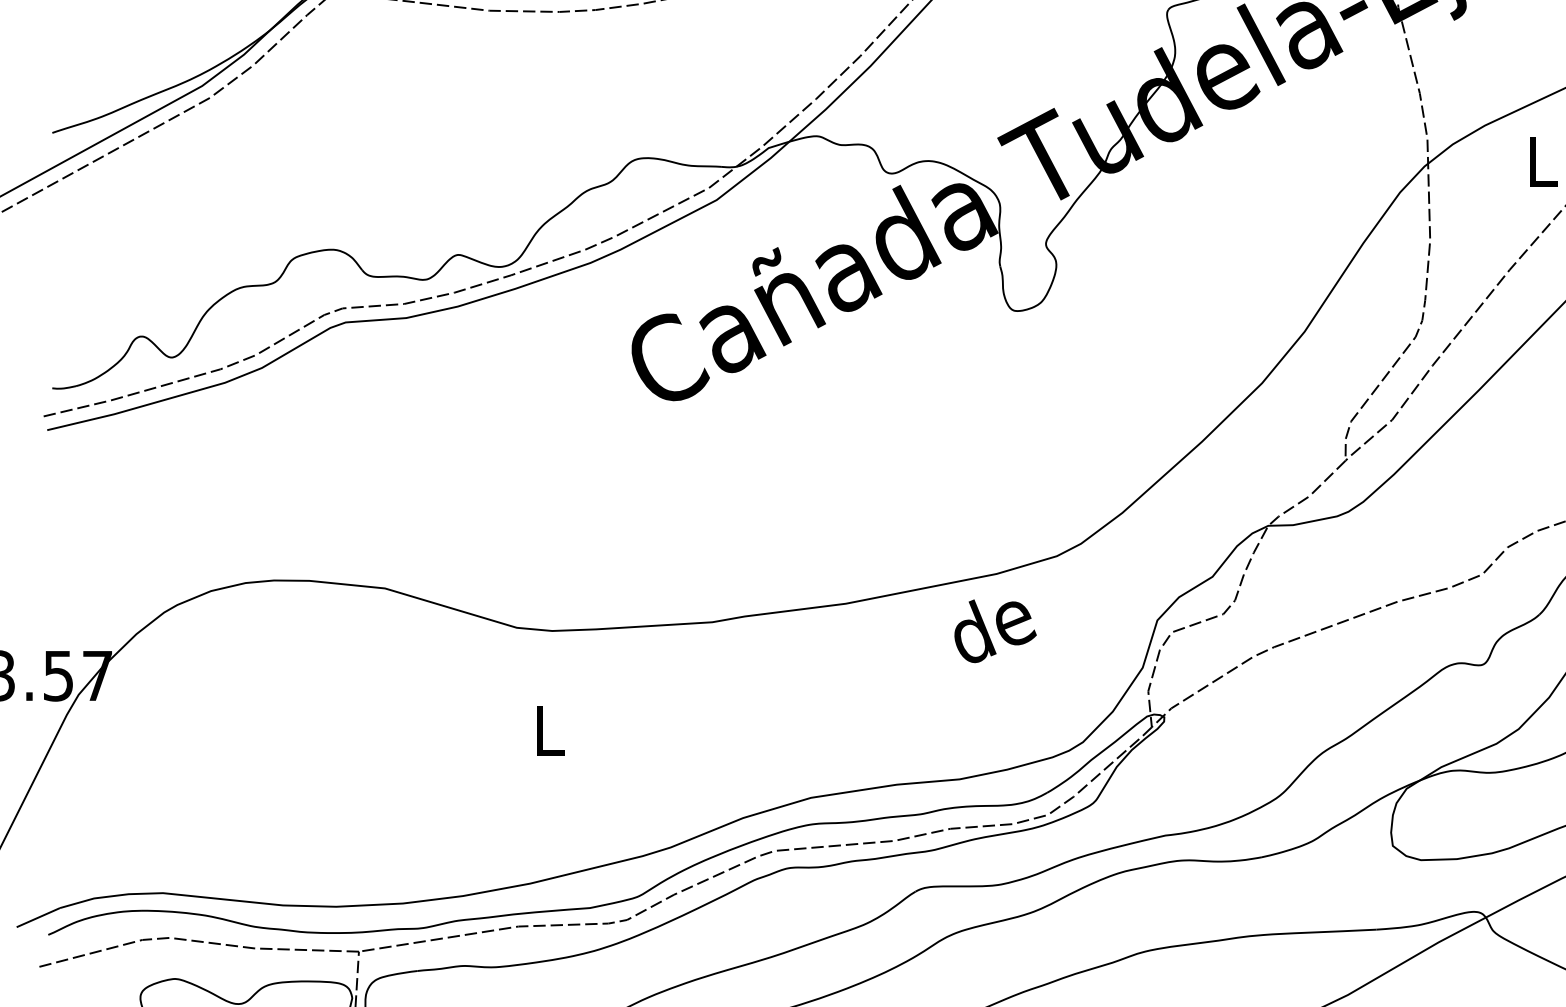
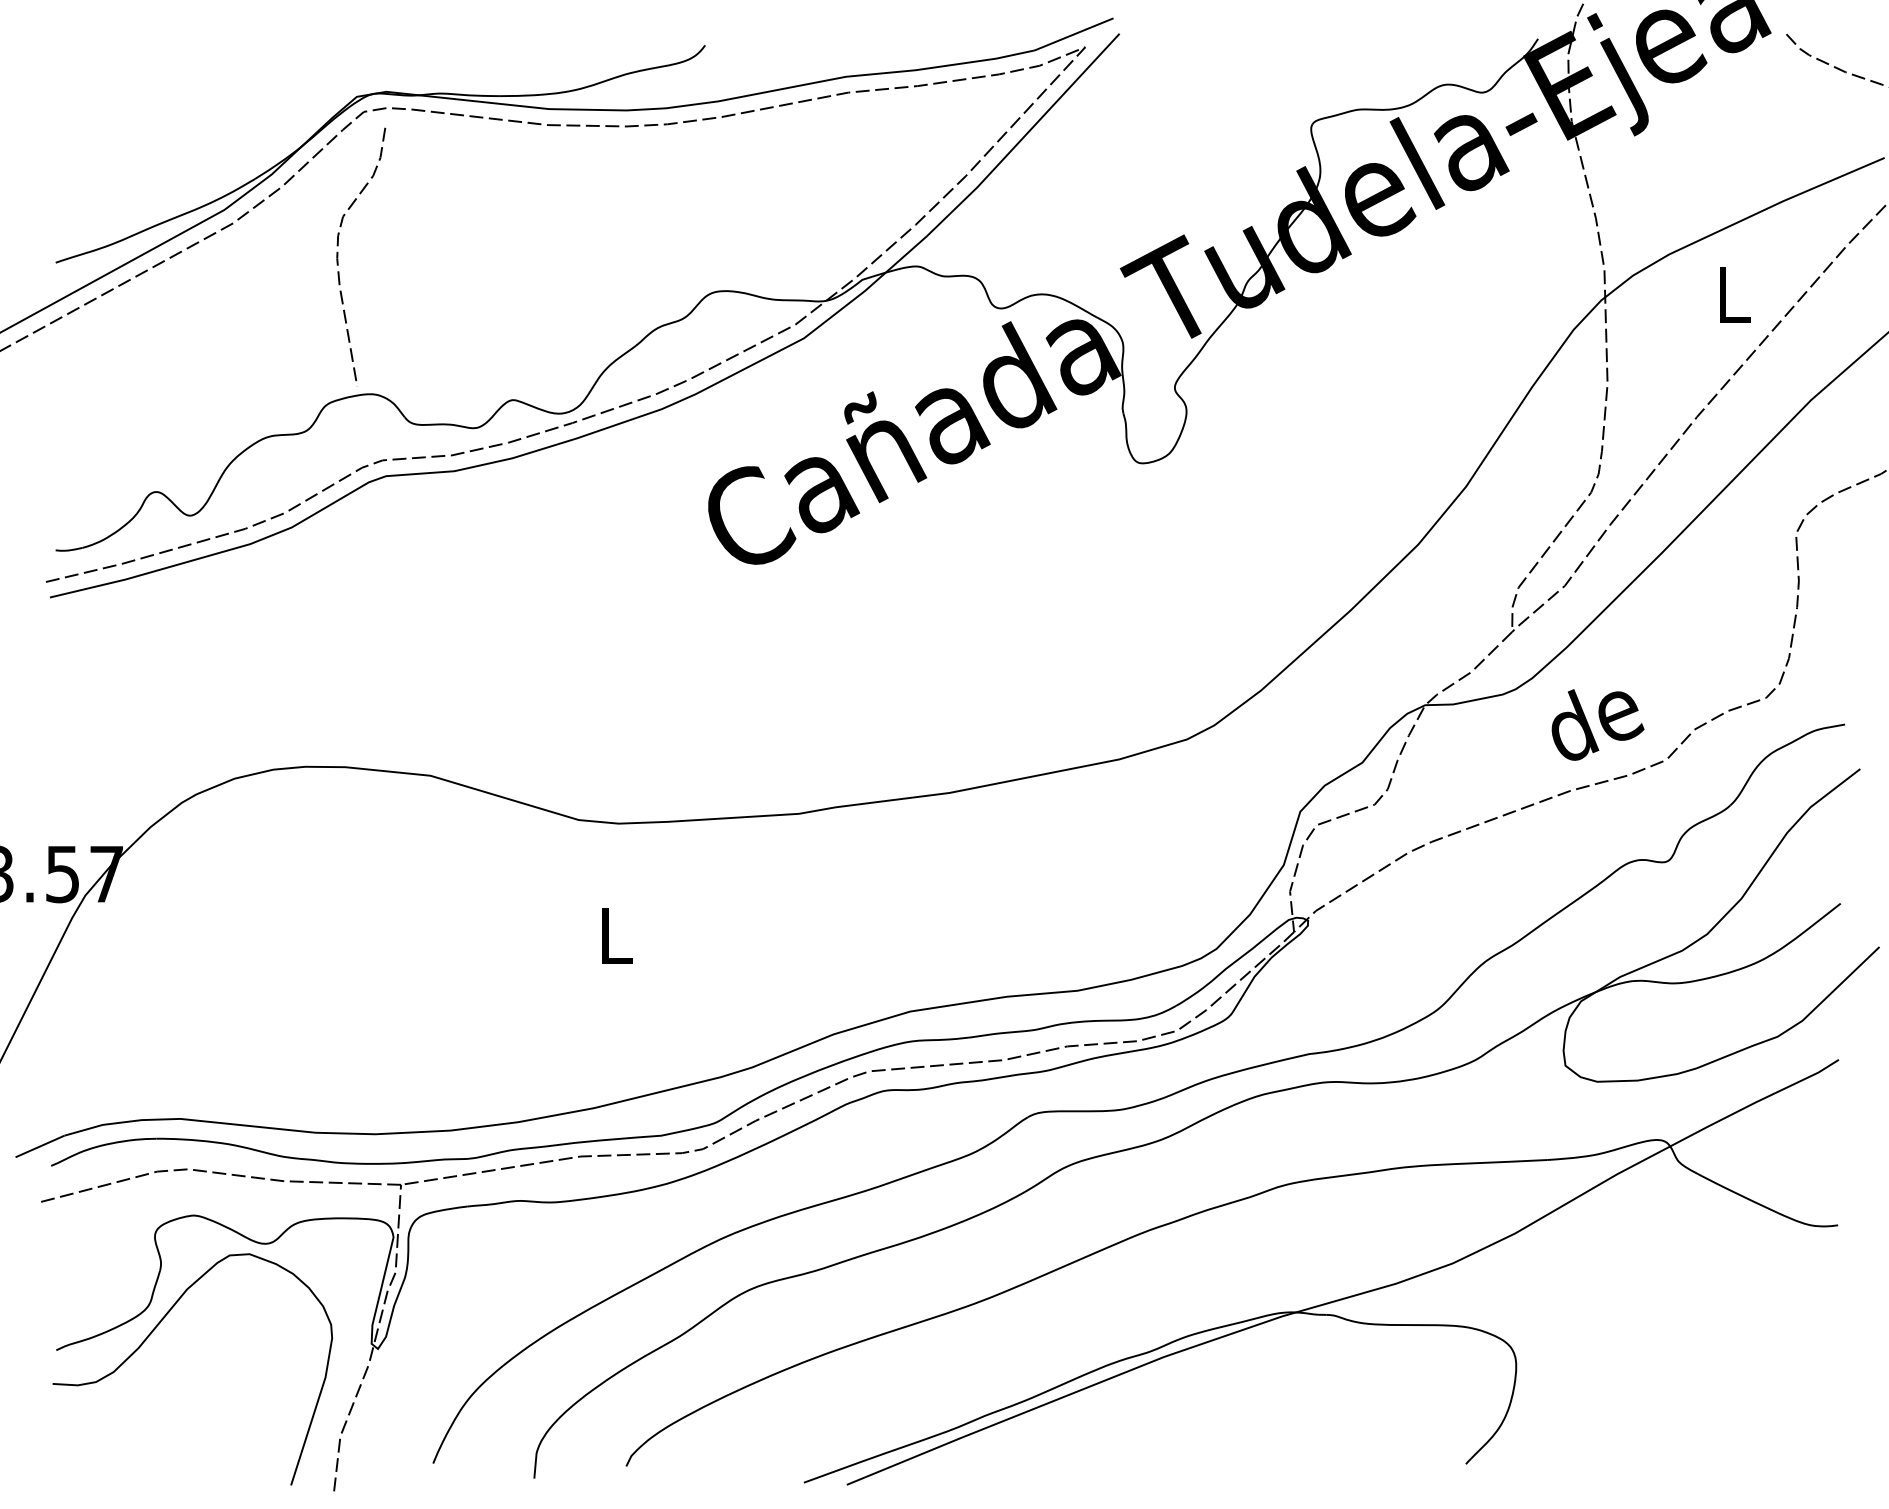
curve: (303, 127) -> (338, 256), added
text: (995, 630) -> (1597, 724), moved

